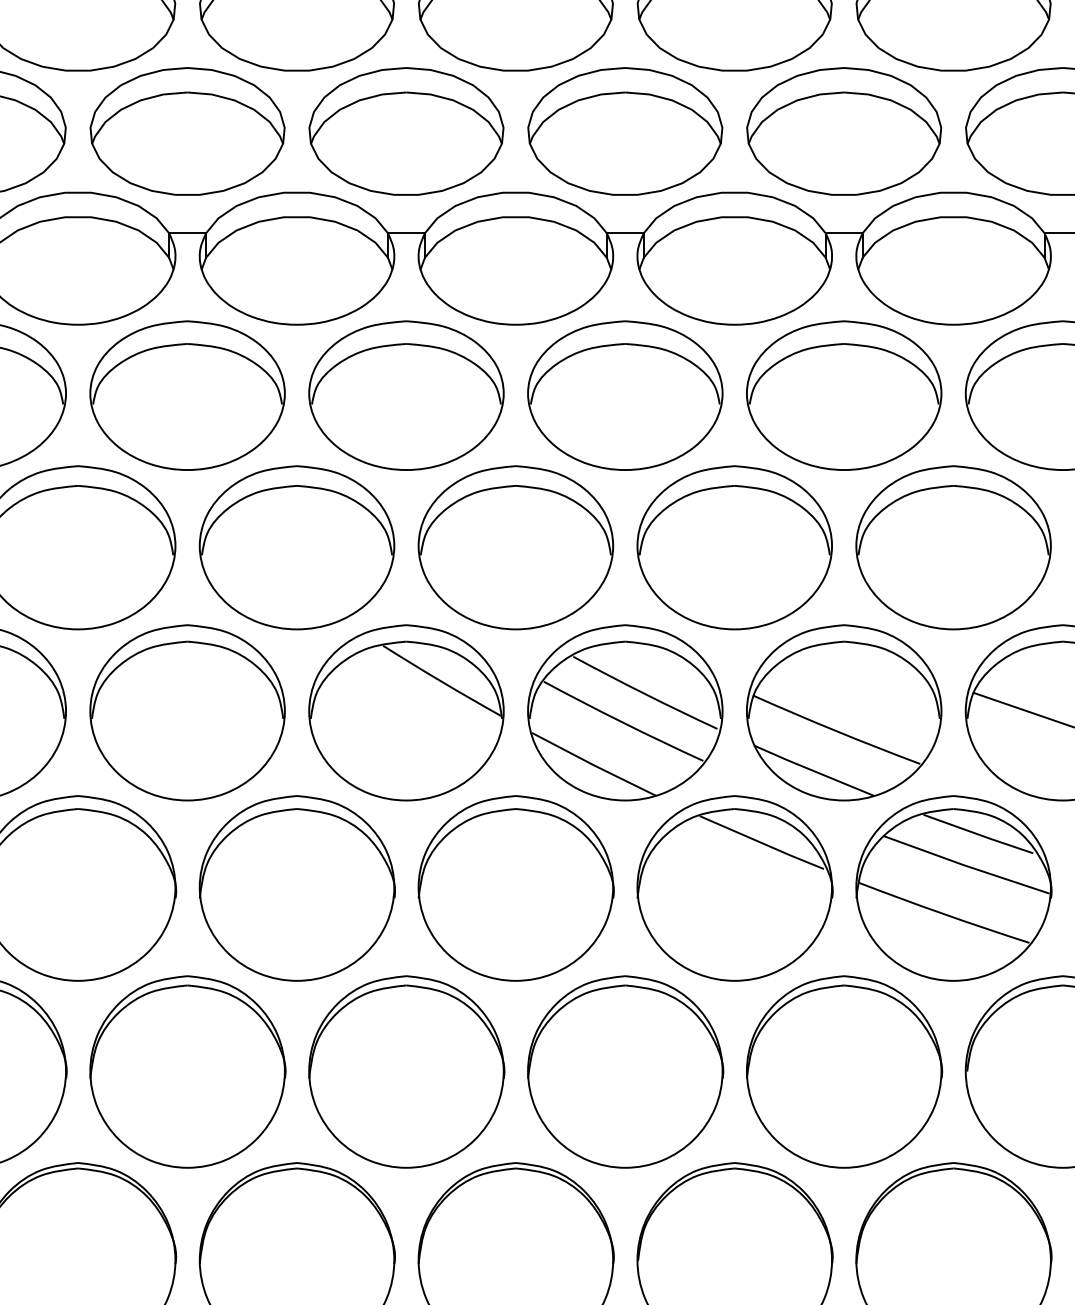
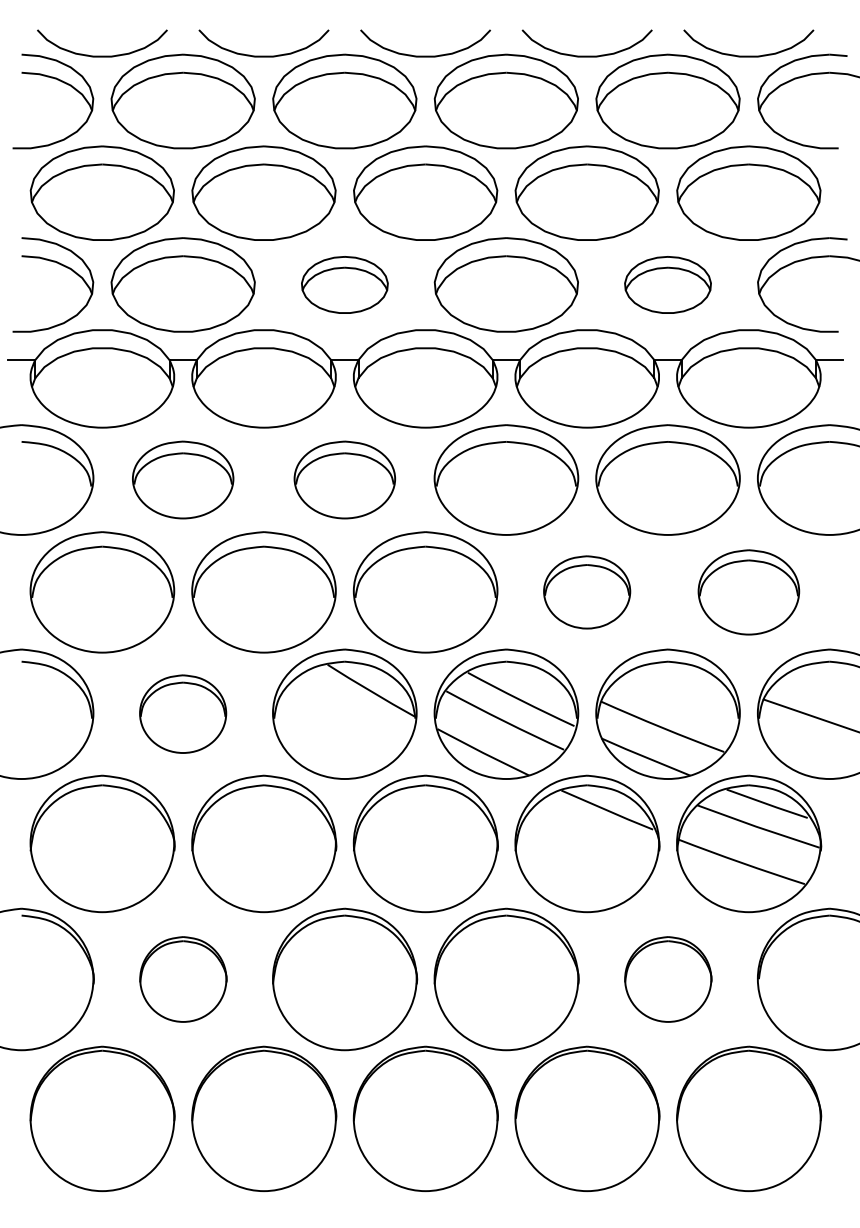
part: (406, 130) -> (344, 284), size x0.6
part: (843, 130) -> (667, 284), size x0.6
part: (186, 394) -> (182, 479), size x0.7
part: (406, 394) -> (344, 479), size x0.7
part: (733, 547) -> (586, 592), size x0.6
part: (953, 547) -> (748, 592), size x0.7
part: (186, 711) -> (182, 713), size x0.6
part: (187, 1072) -> (183, 979), size x0.6
part: (844, 1072) -> (668, 979), size x0.6

